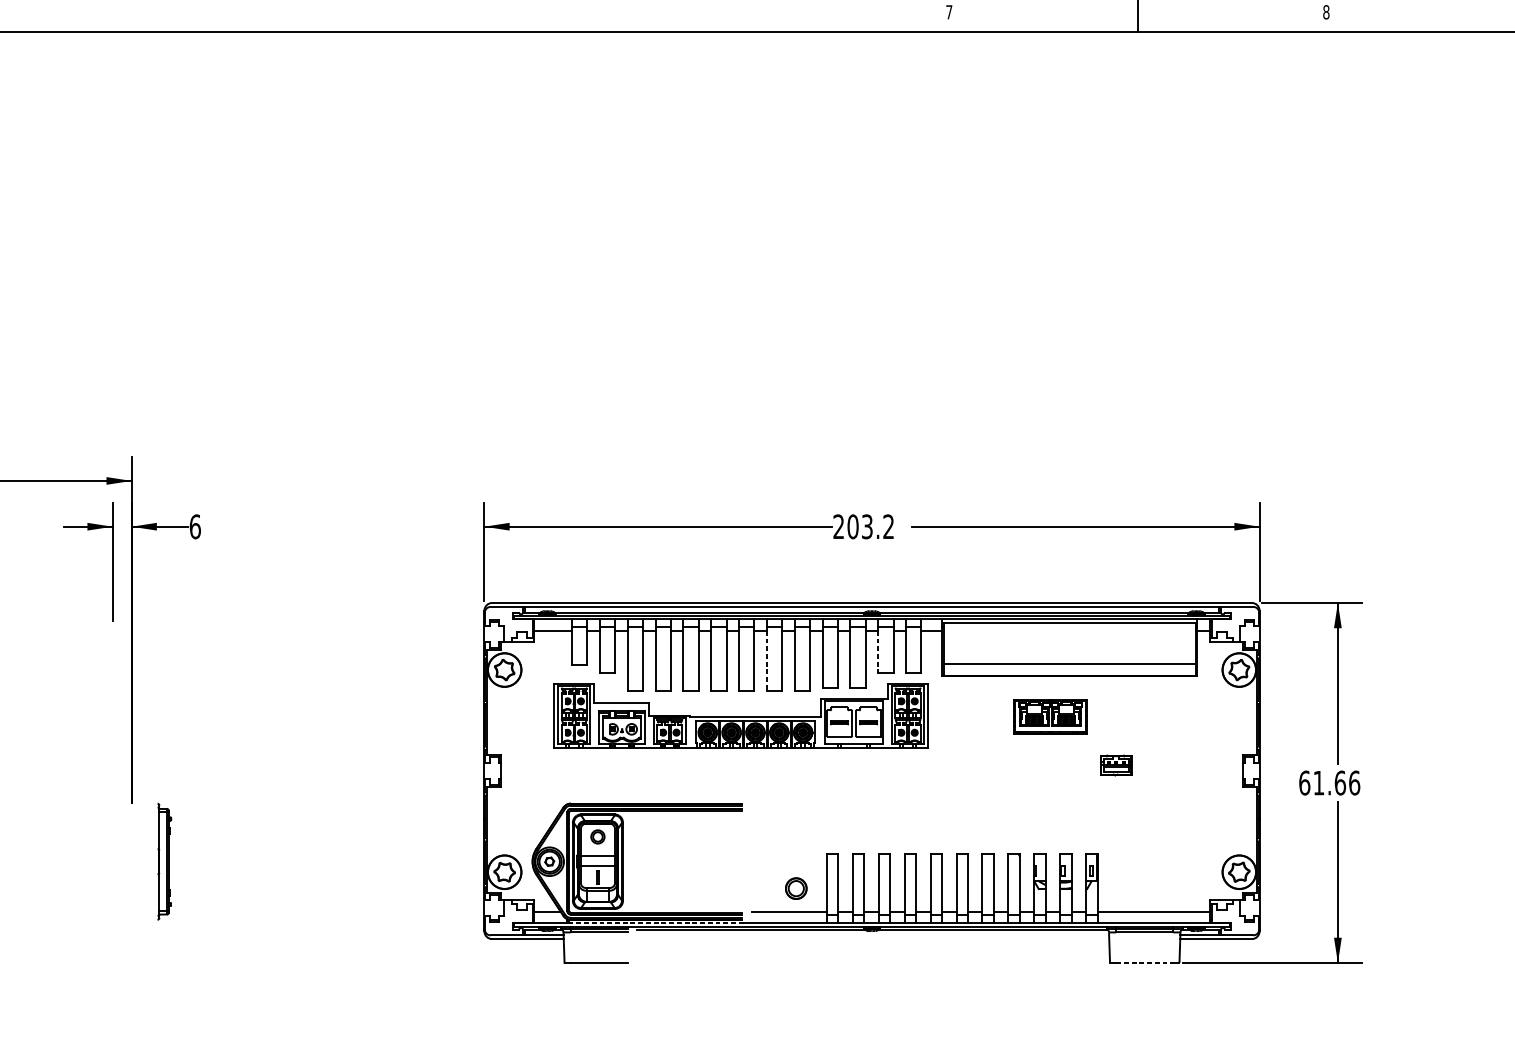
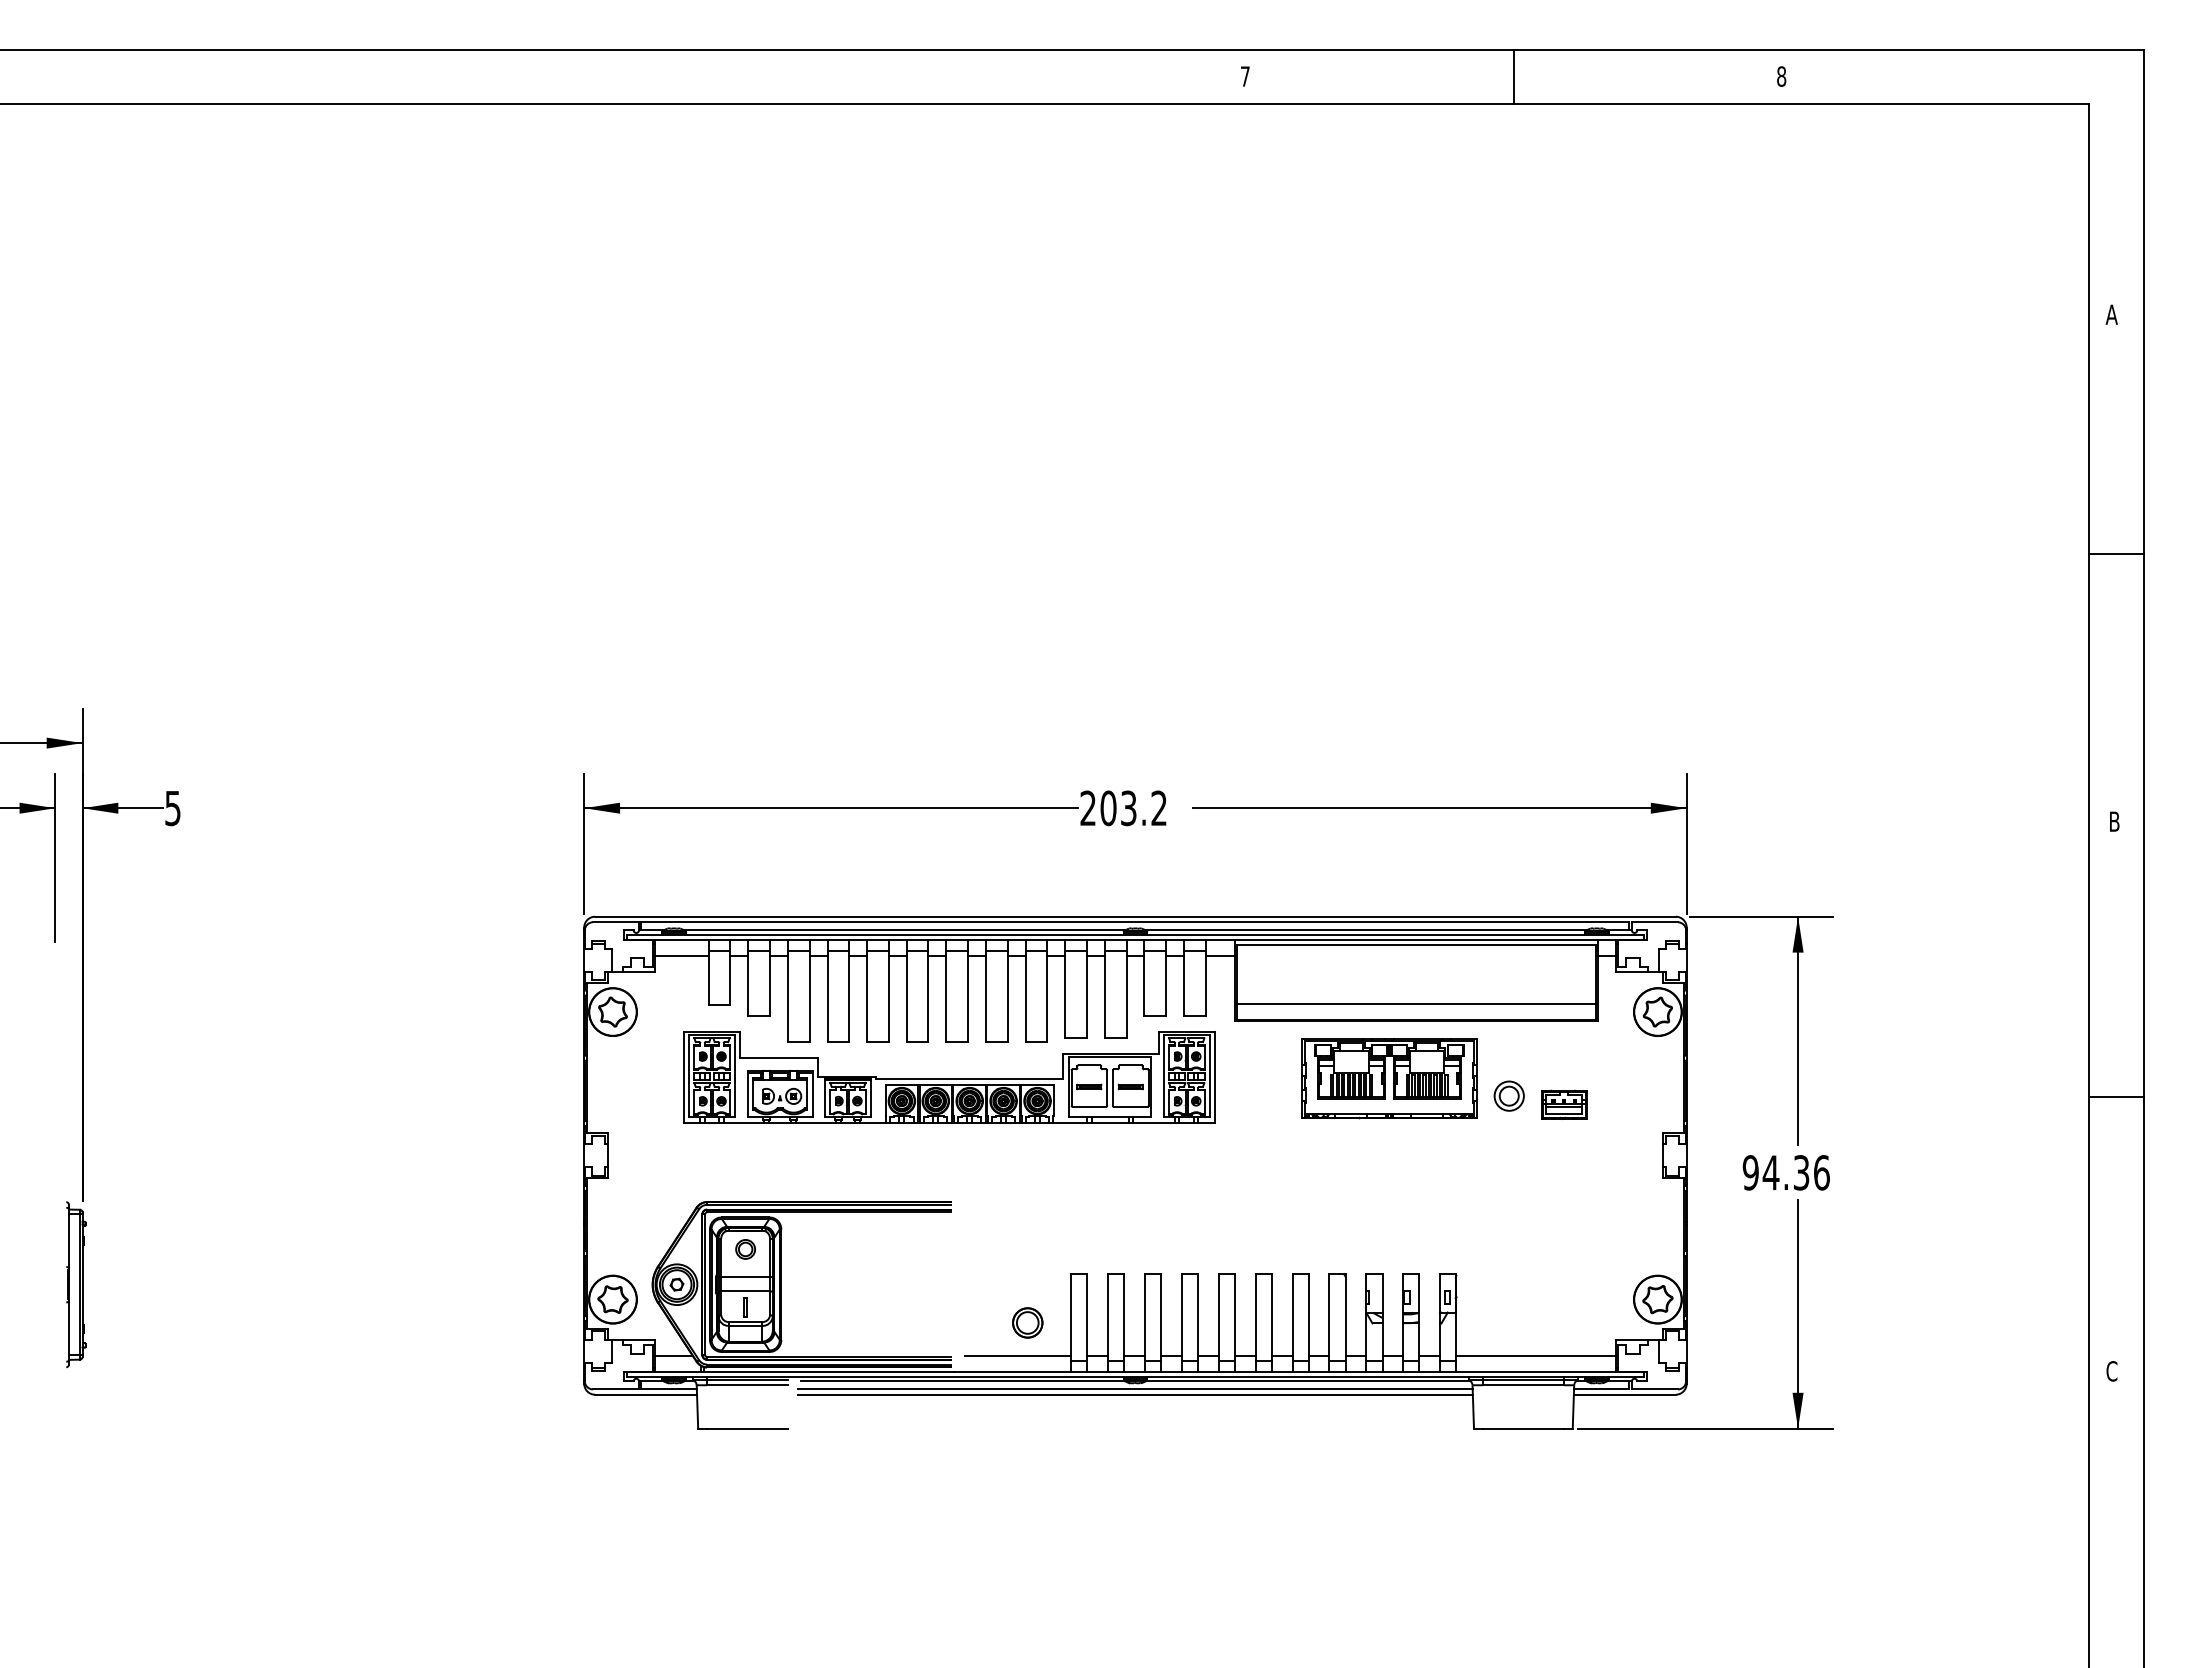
text: (195, 526) -> (173, 808), 6 -> 5
line: (878, 652) -> (1144, 986), dashed -> solid
line: (767, 661) -> (986, 999), dashed -> solid
part: (1050, 716) -> (1389, 1078), size x1.67
part: (1134, 728) -> (1508, 1095), added
part: (1116, 765) -> (1564, 1104), moved
text: (1322, 782) -> (1775, 1172), 61.66 -> 94.36
part: (164, 861) -> (76, 1284), moved
line: (656, 922) -> (829, 1371), dashed -> solid
line: (872, 935) -> (1135, 1389), added
line: (872, 938) -> (1135, 1394), added
line: (1144, 962) -> (1523, 1428), dashed -> solid

